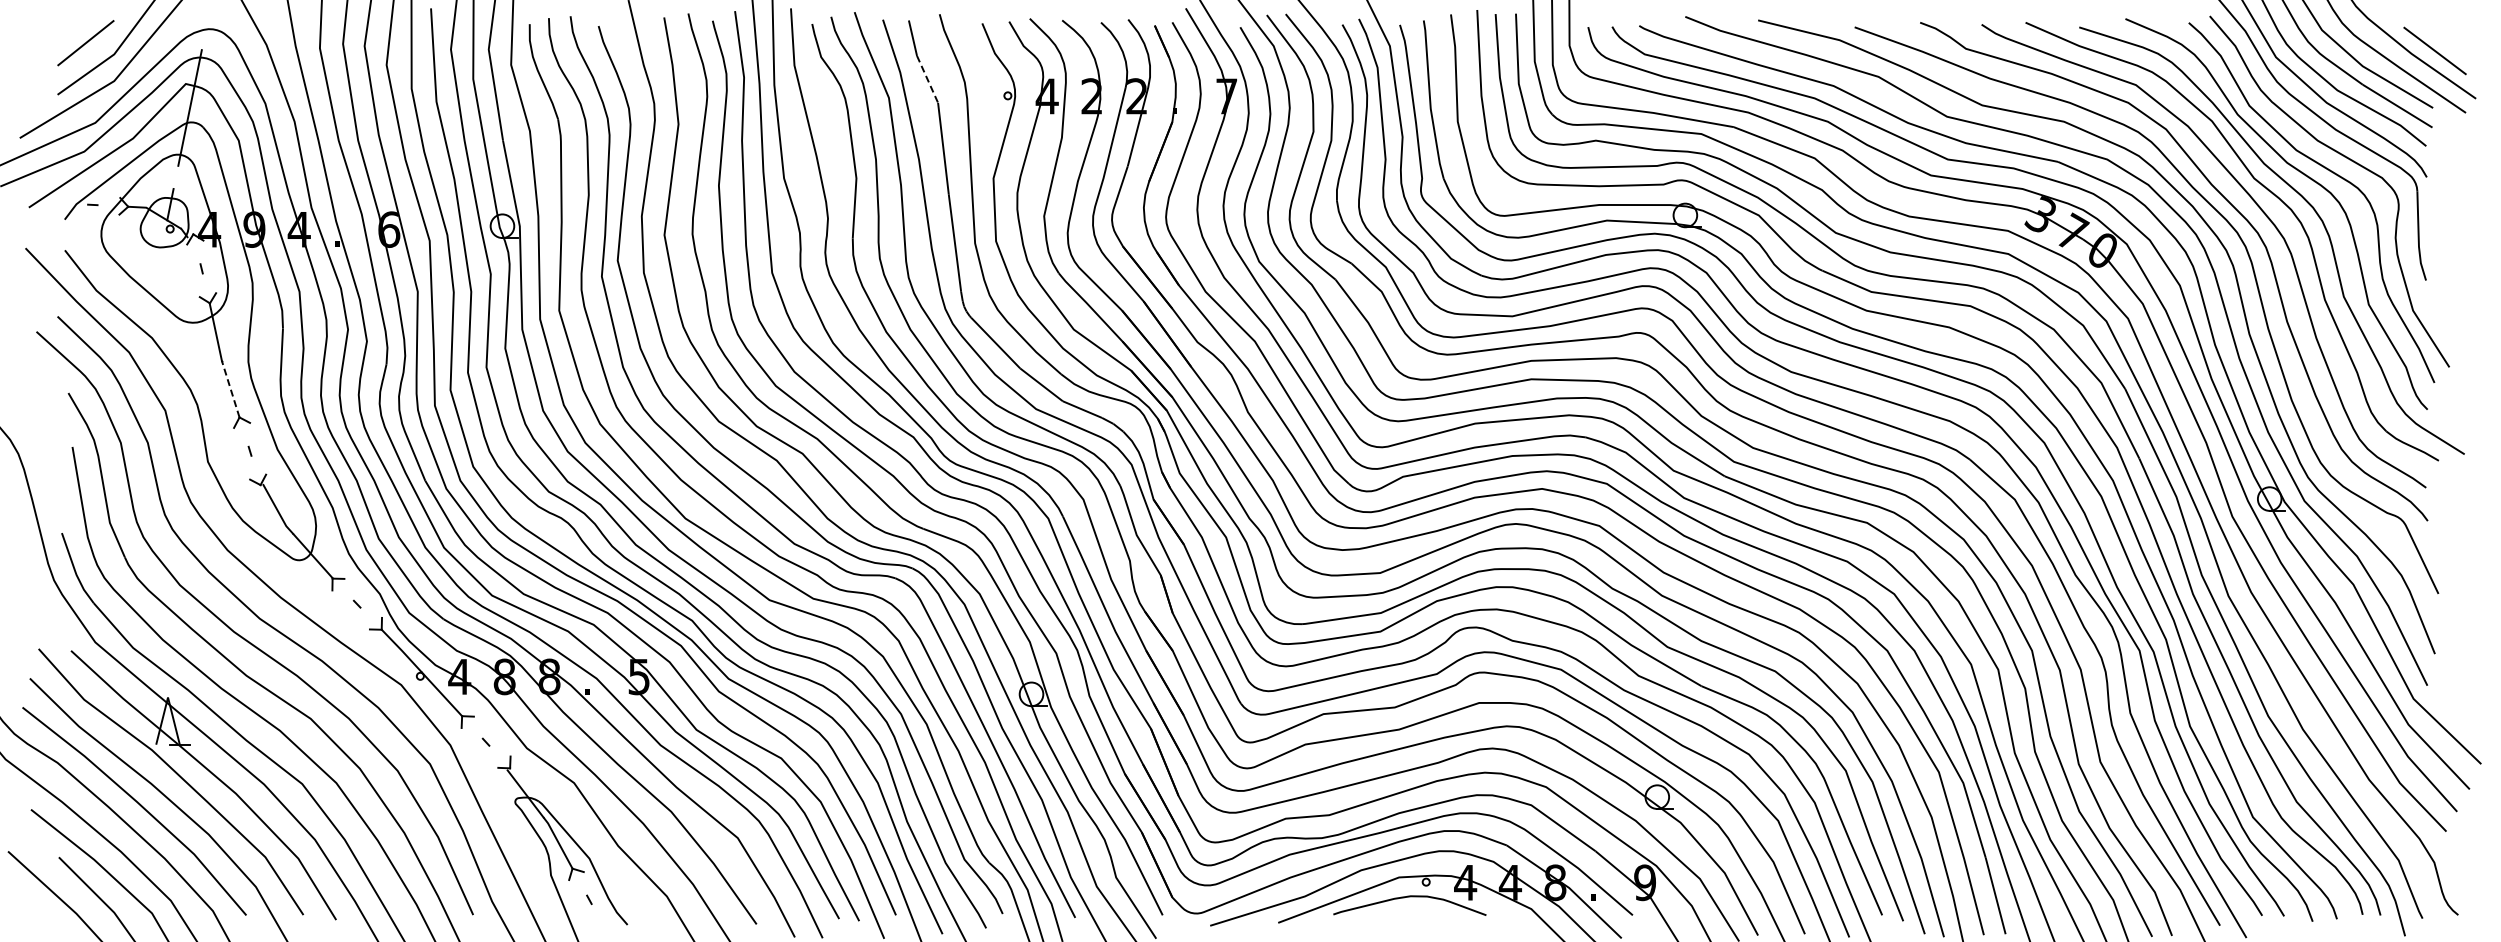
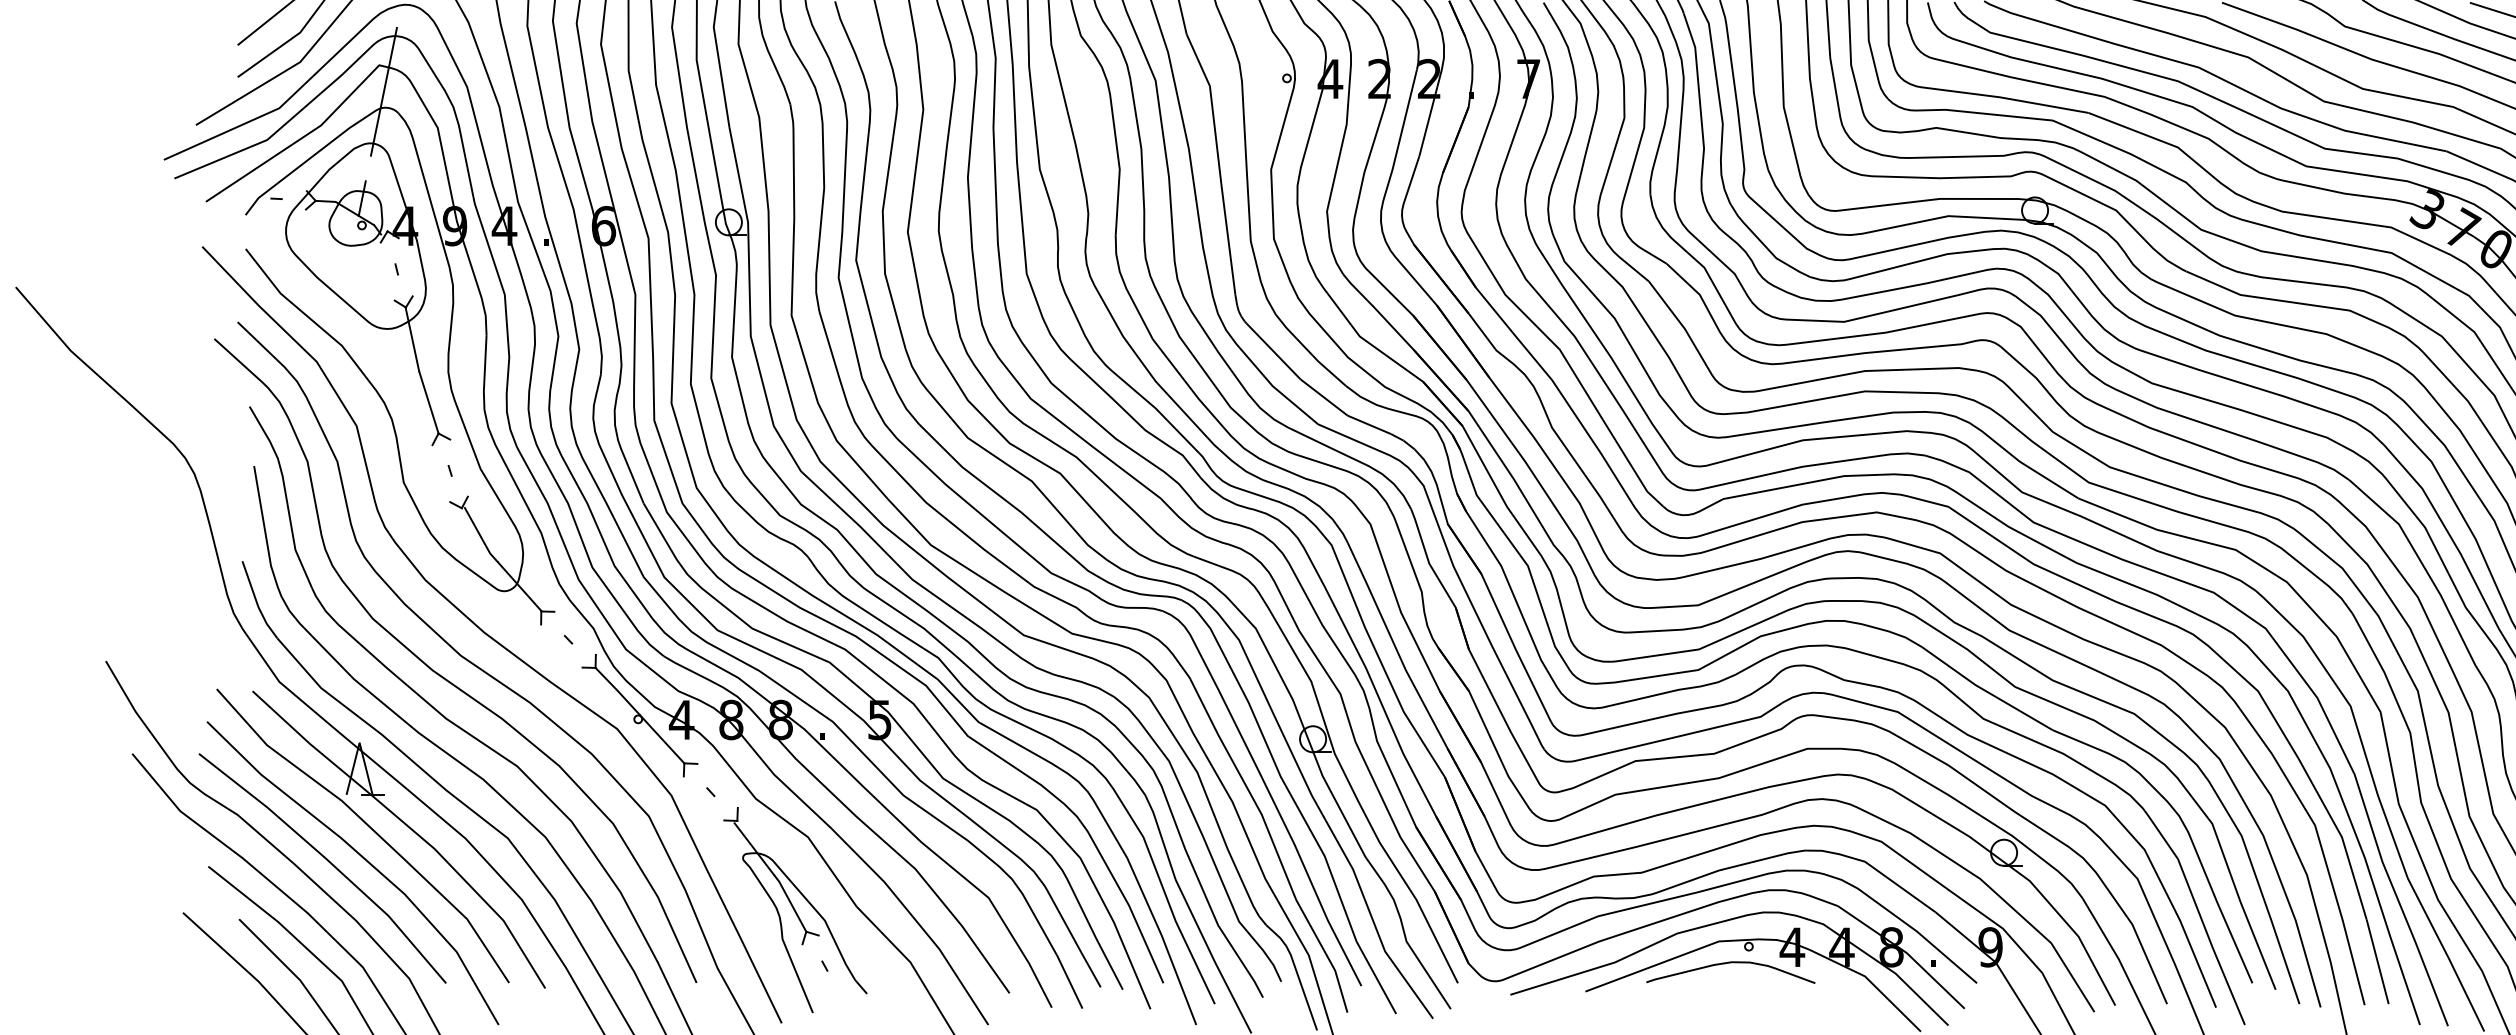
line: (927, 79) -> (1198, 60), dashed -> solid
line: (230, 388) -> (428, 401), dashed -> solid

